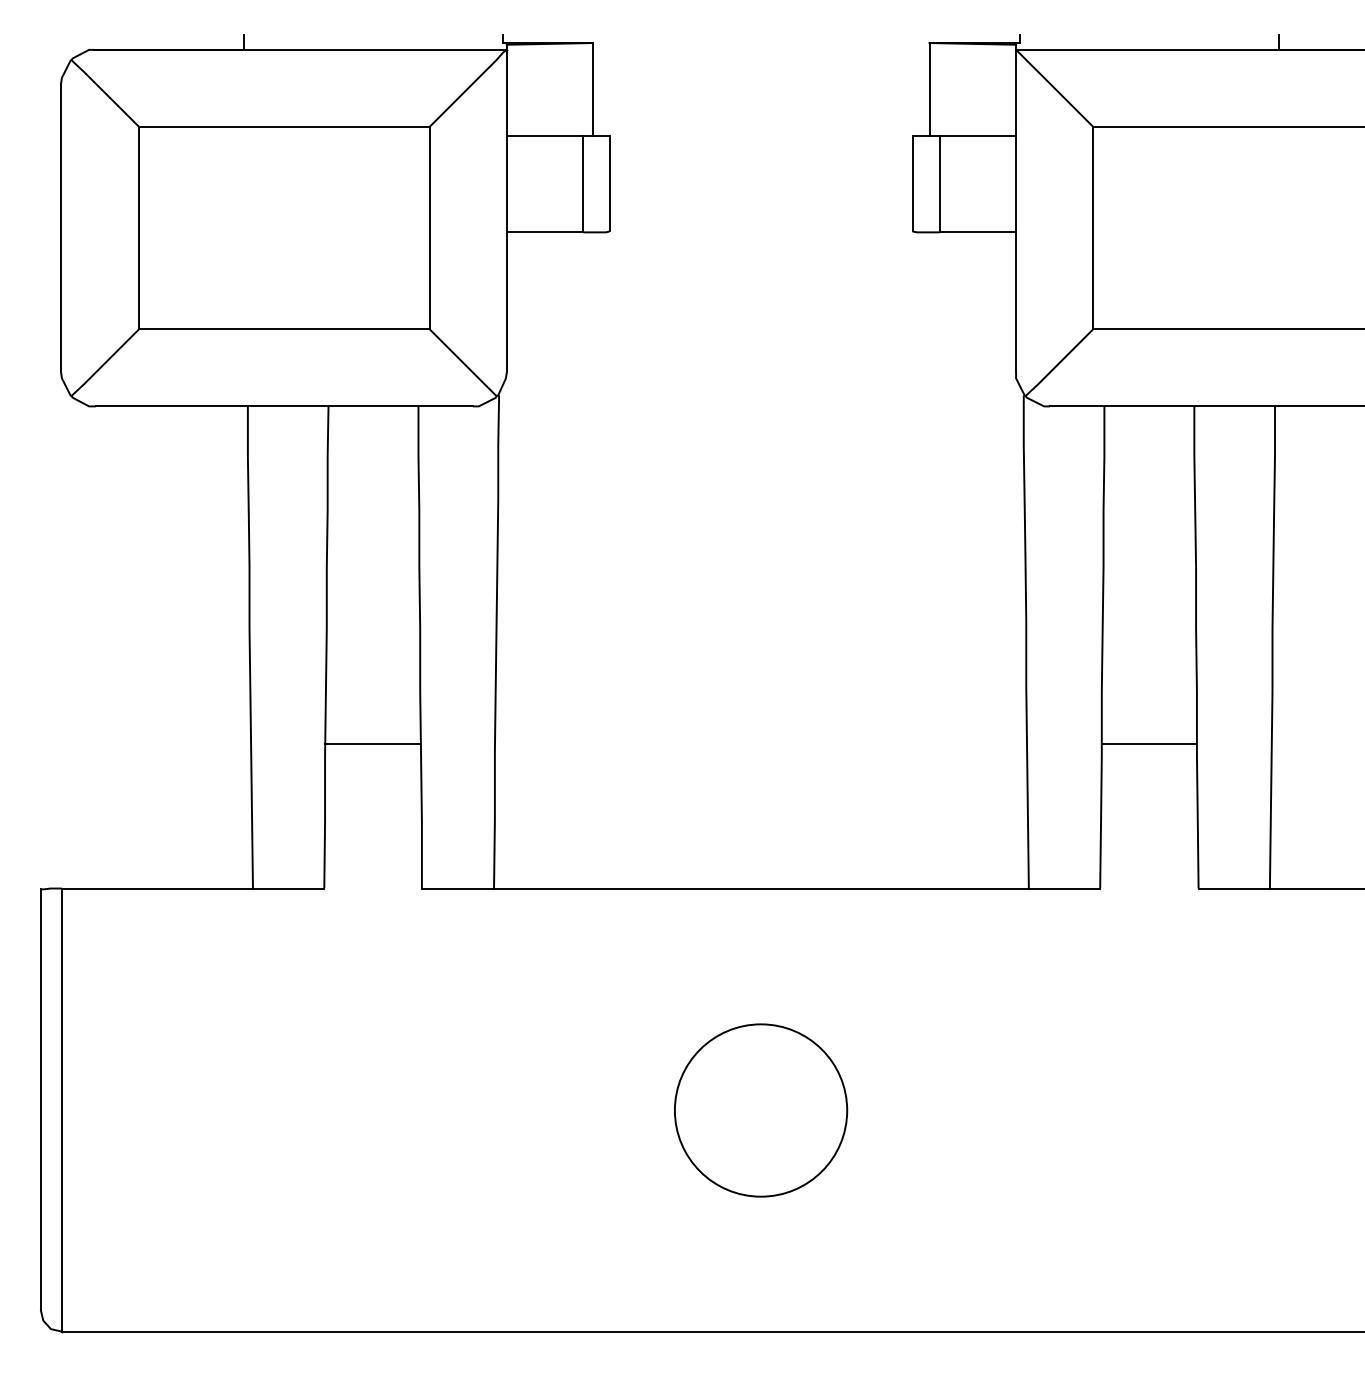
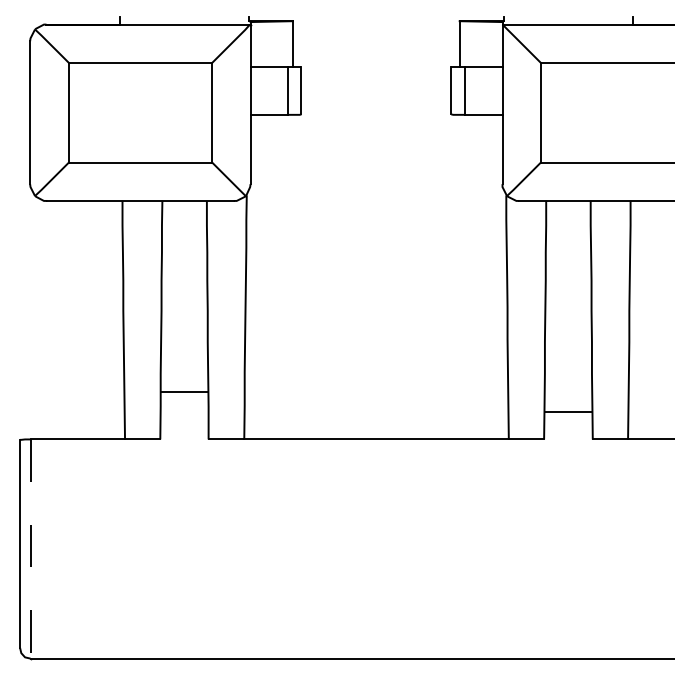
line: (373, 745) -> (184, 392), moved
line: (1147, 745) -> (567, 412), moved
circle: (759, 1109) -> (375, 548), removed
line: (61, 1111) -> (30, 549), solid -> dashed

